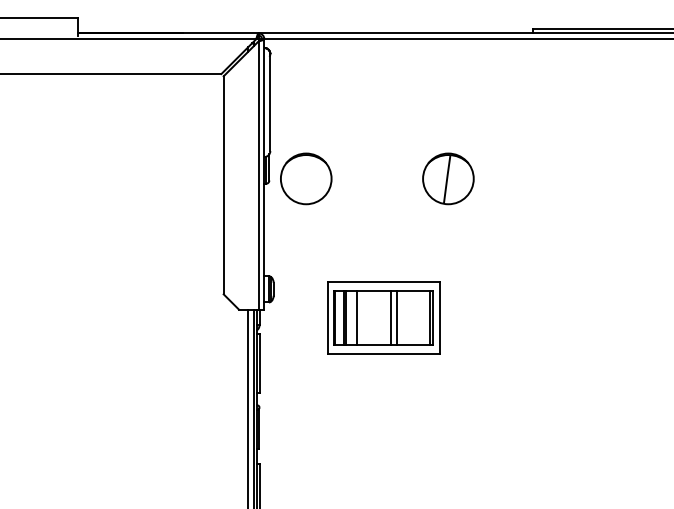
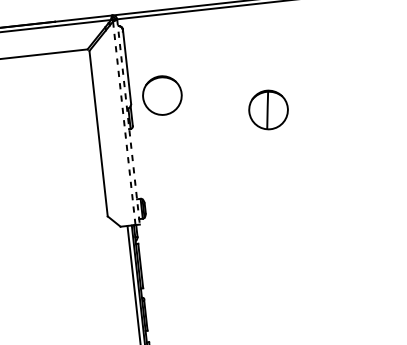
line: (264, 174) -> (128, 122), solid -> dashed
line: (258, 176) -> (124, 124), solid -> dashed
part: (306, 178) -> (162, 95), moved
part: (383, 317) -> (230, 220), removed

